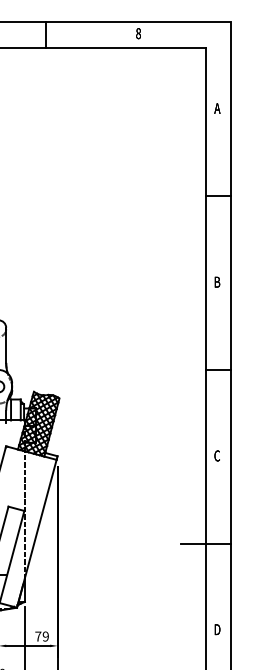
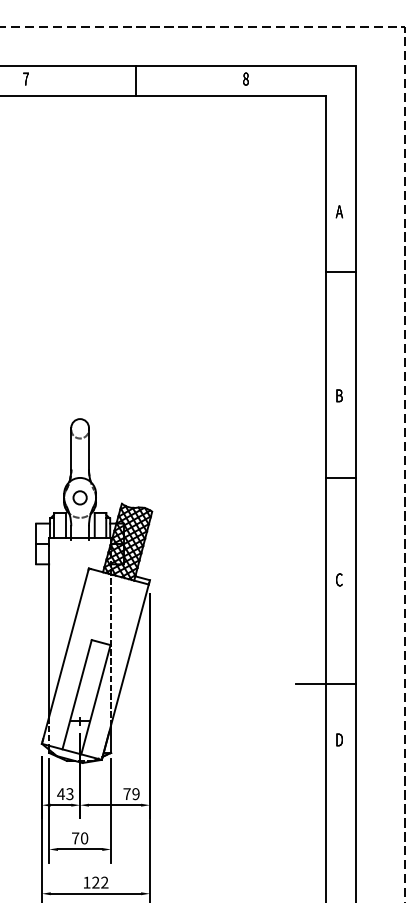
text: (217, 108) -> (339, 211), moved
text: (217, 281) -> (339, 395), moved
text: (217, 629) -> (339, 739), moved

